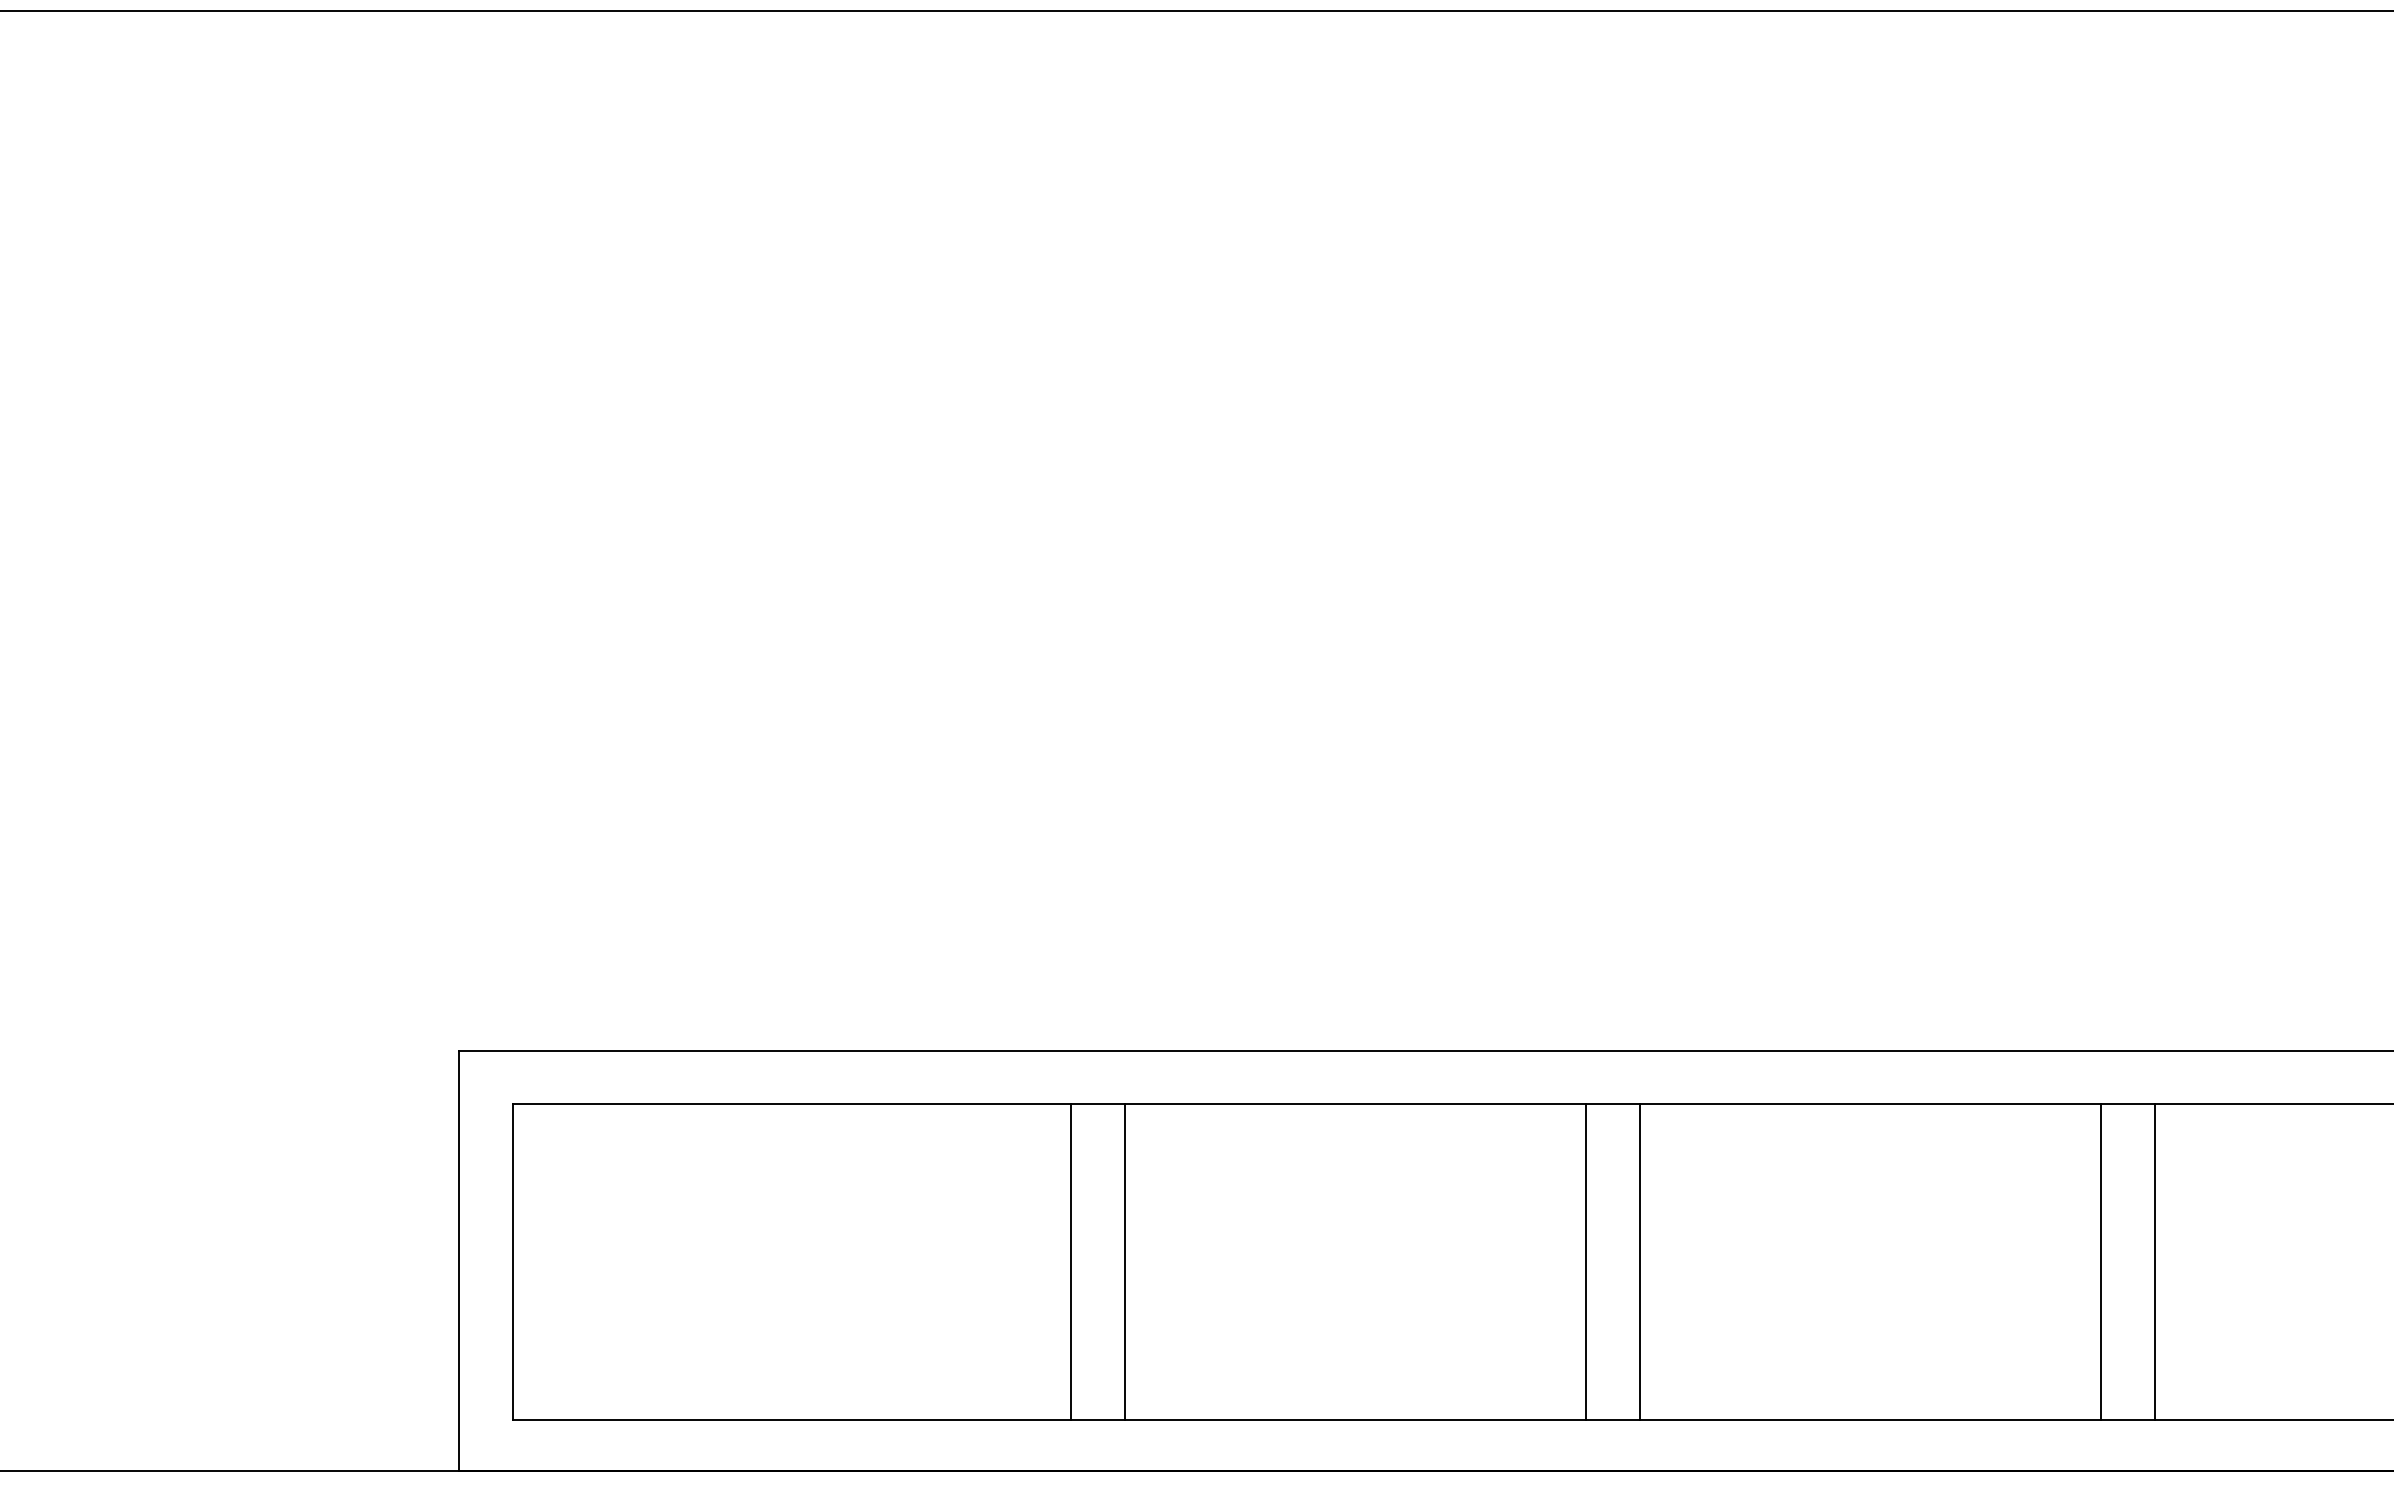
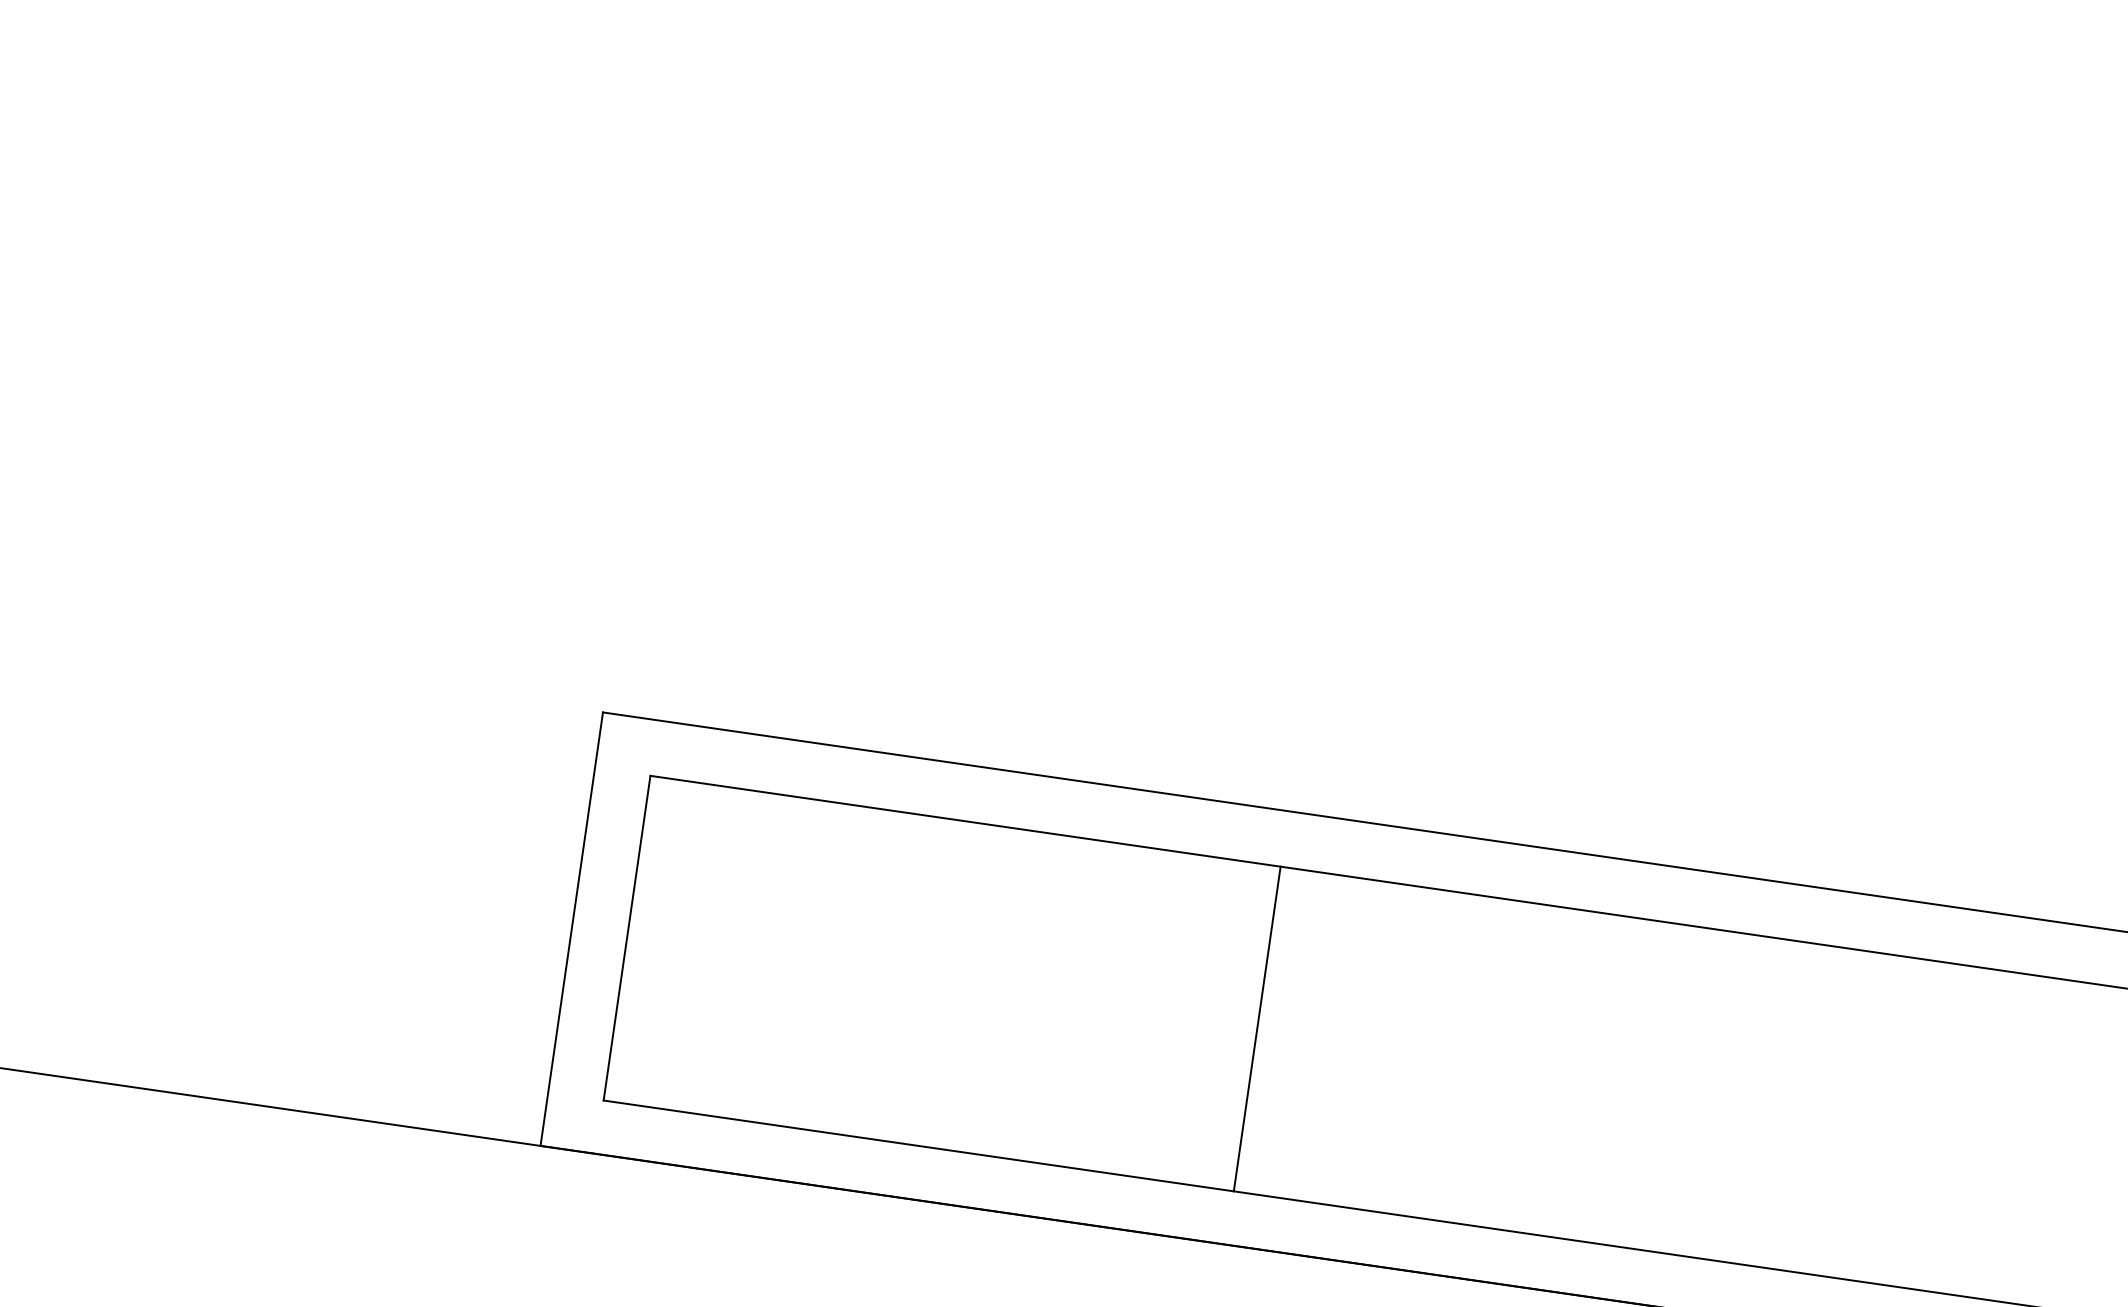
line: (1070, 1261) -> (1201, 1020), removed
line: (1585, 1261) -> (1732, 1096), removed
line: (1639, 1261) -> (1787, 1104), removed

